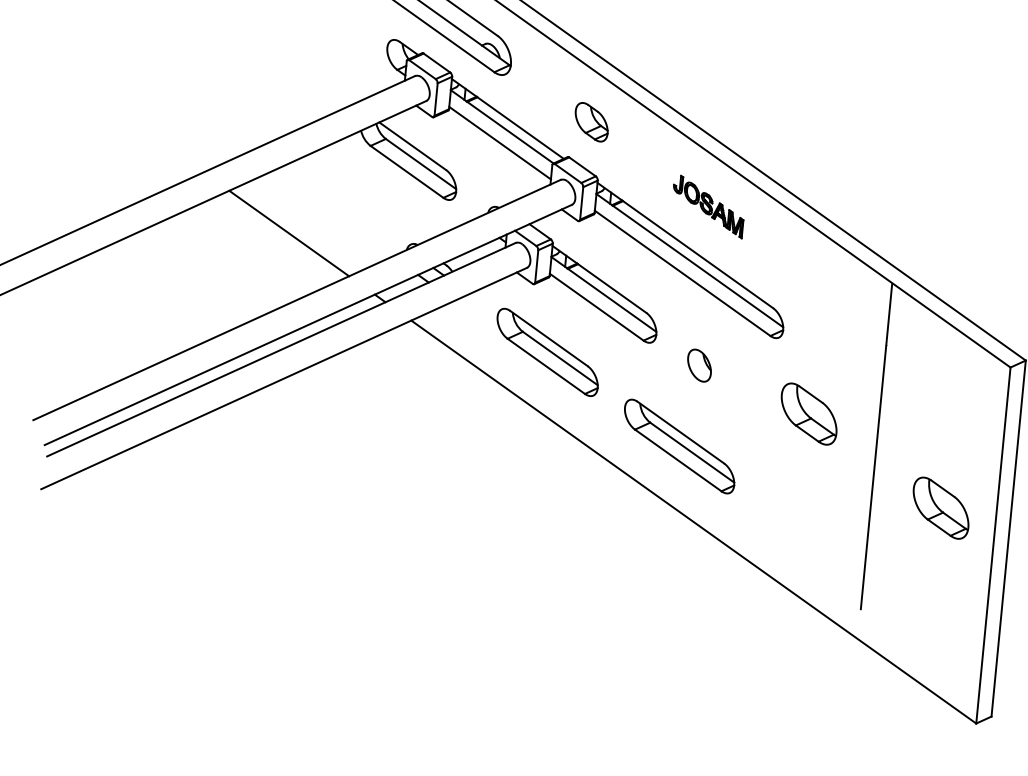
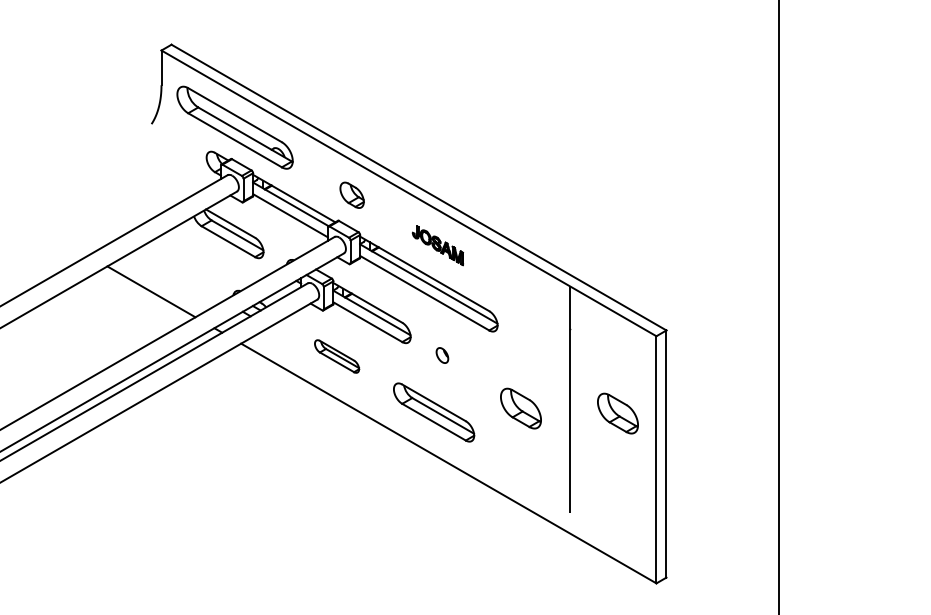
part: (546, 352) -> (336, 356), size x0.6
part: (699, 365) -> (442, 355), size x0.7
part: (808, 413) -> (520, 408), moved
part: (940, 507) -> (617, 413), moved

